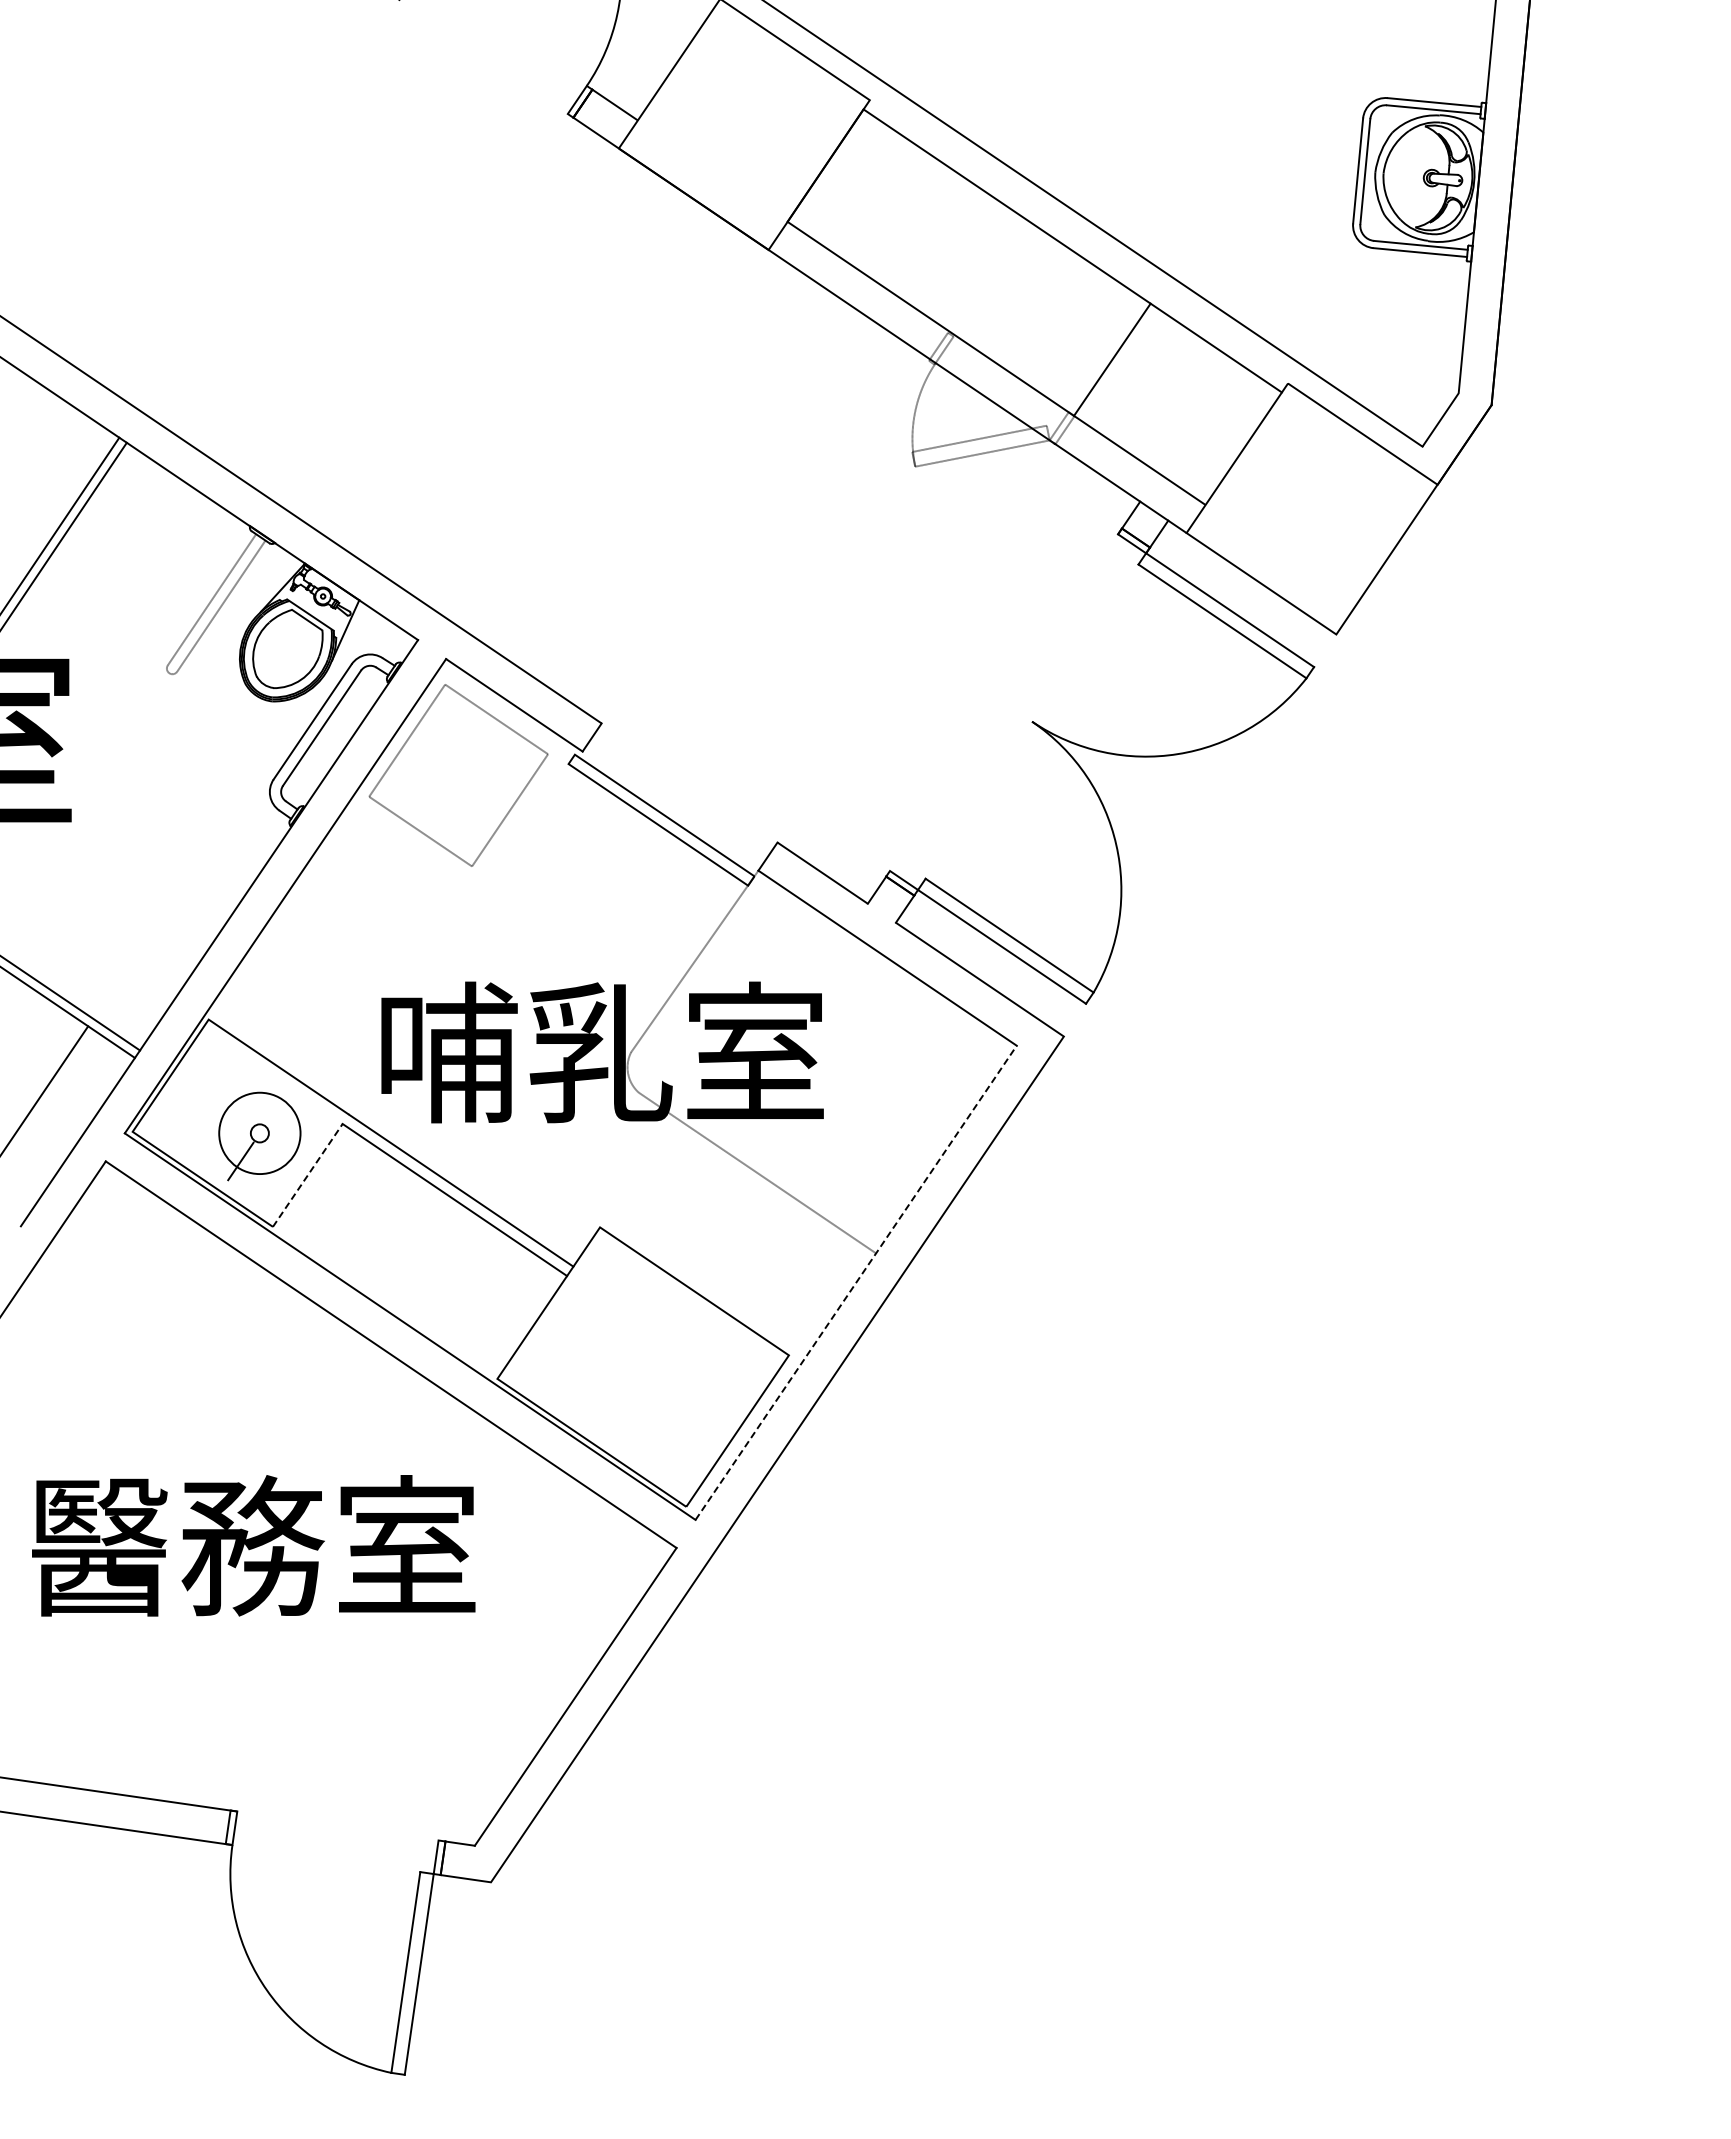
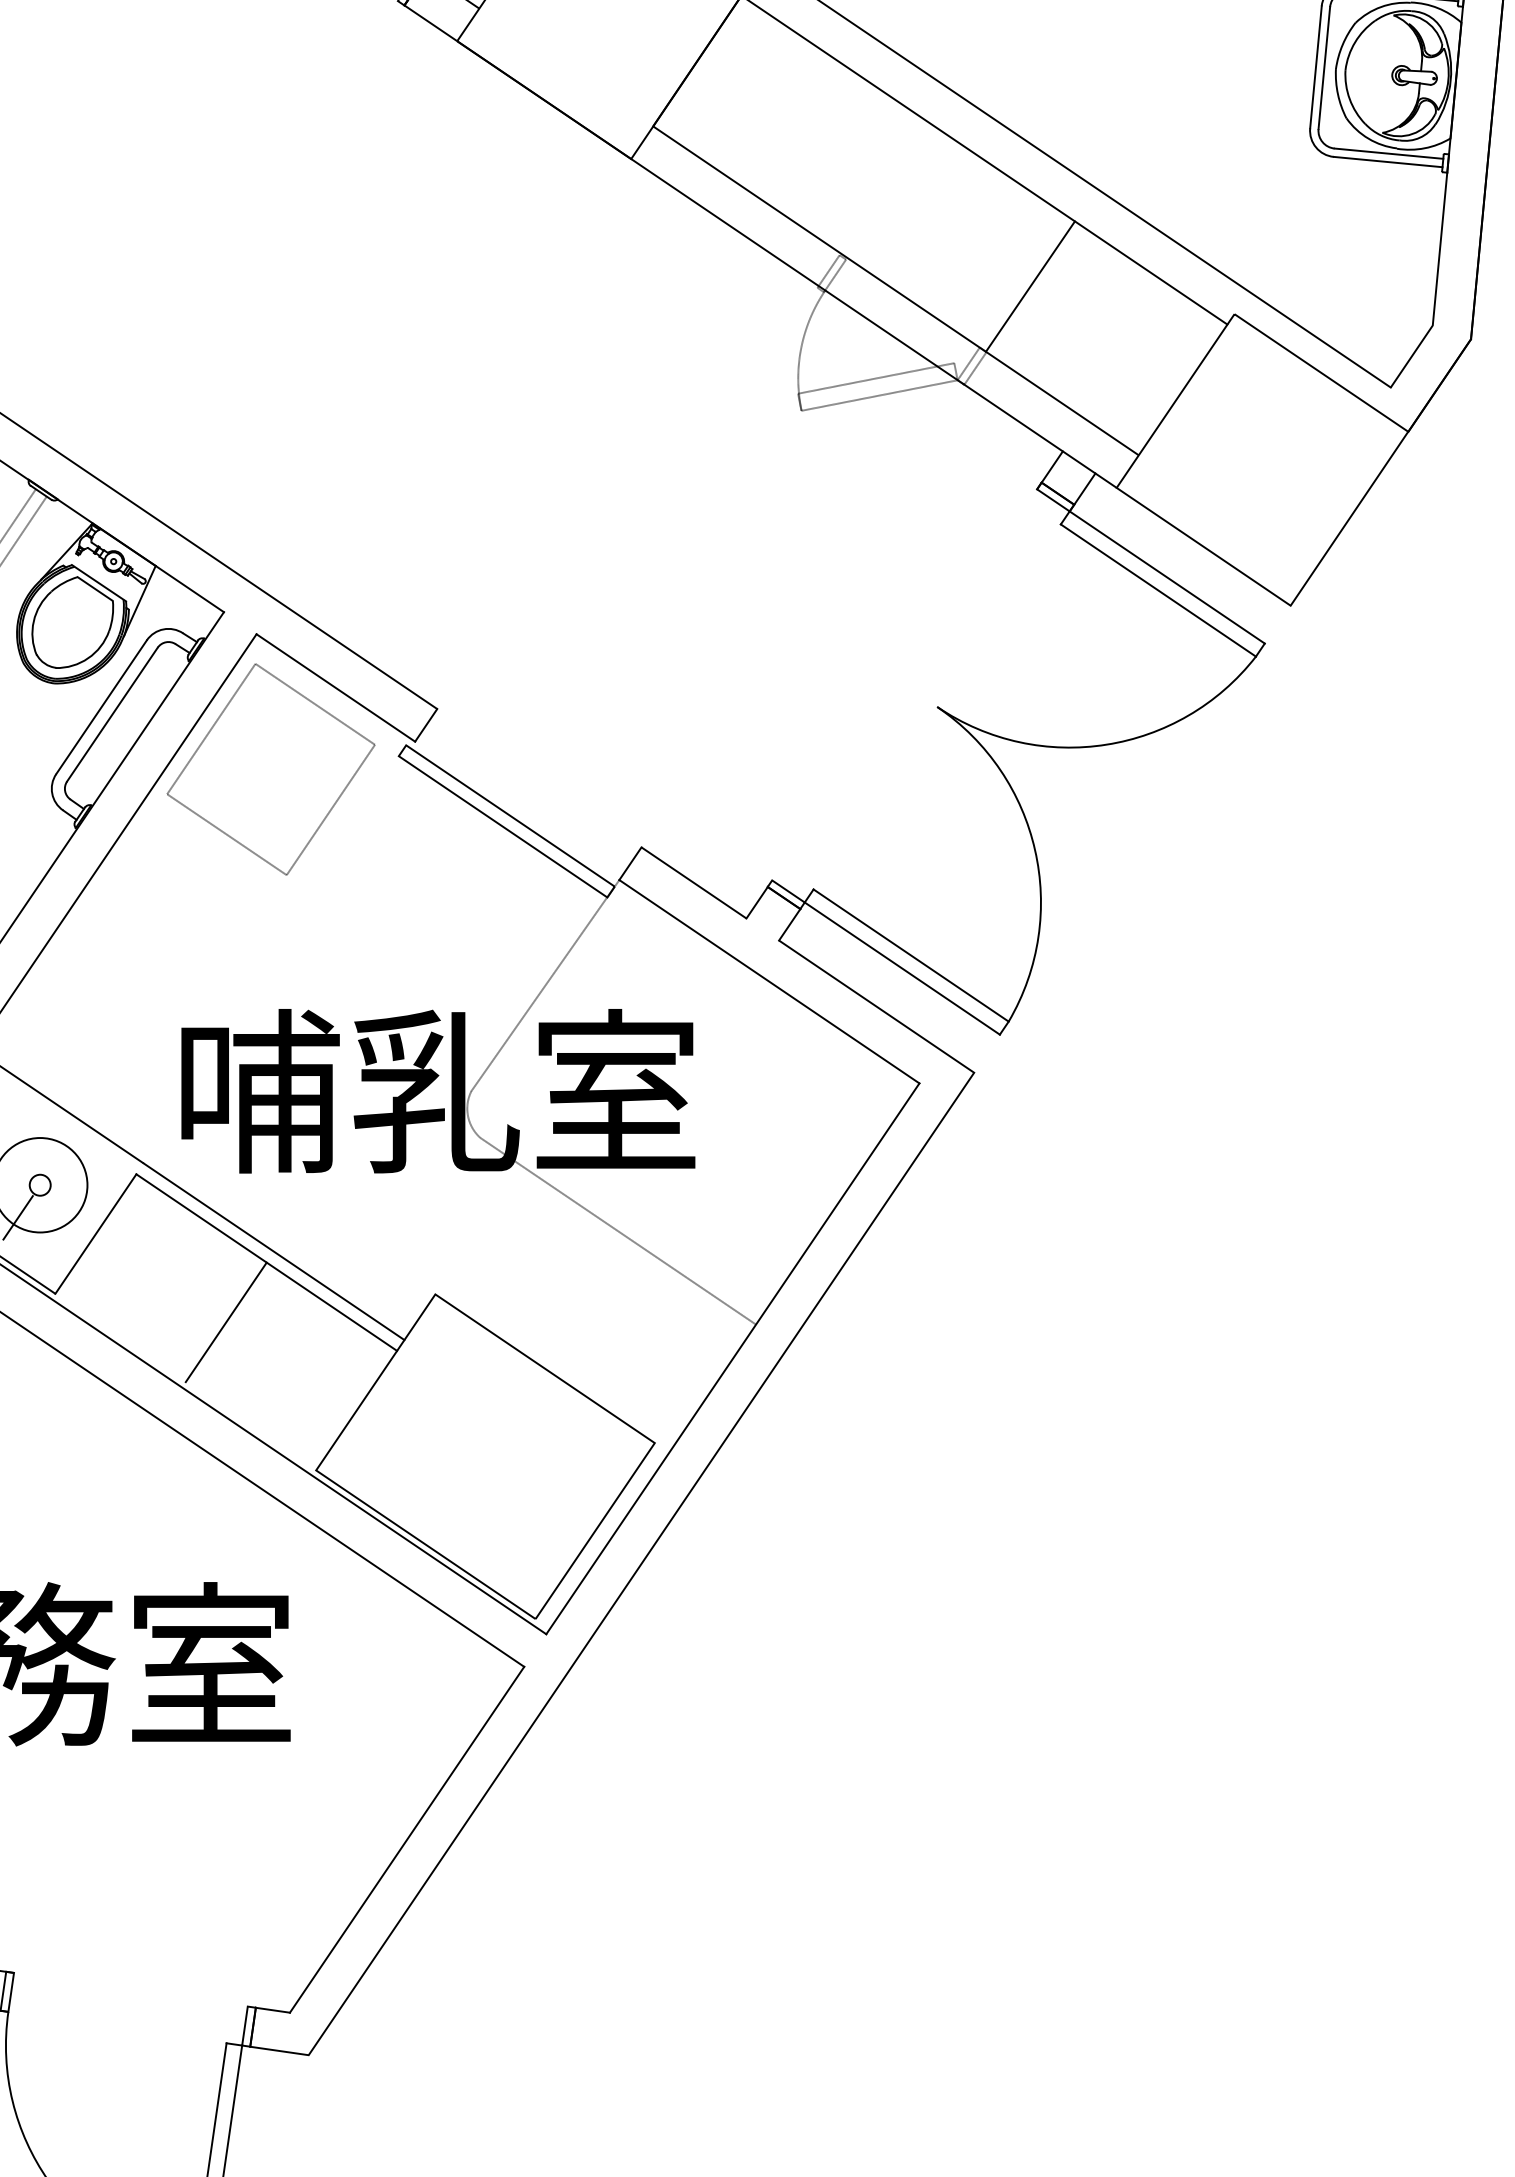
line: (308, 1175) -> (96, 1234), dashed -> solid
line: (419, 1251) -> (225, 1322), added
line: (856, 1282) -> (733, 1358), dashed -> solid

